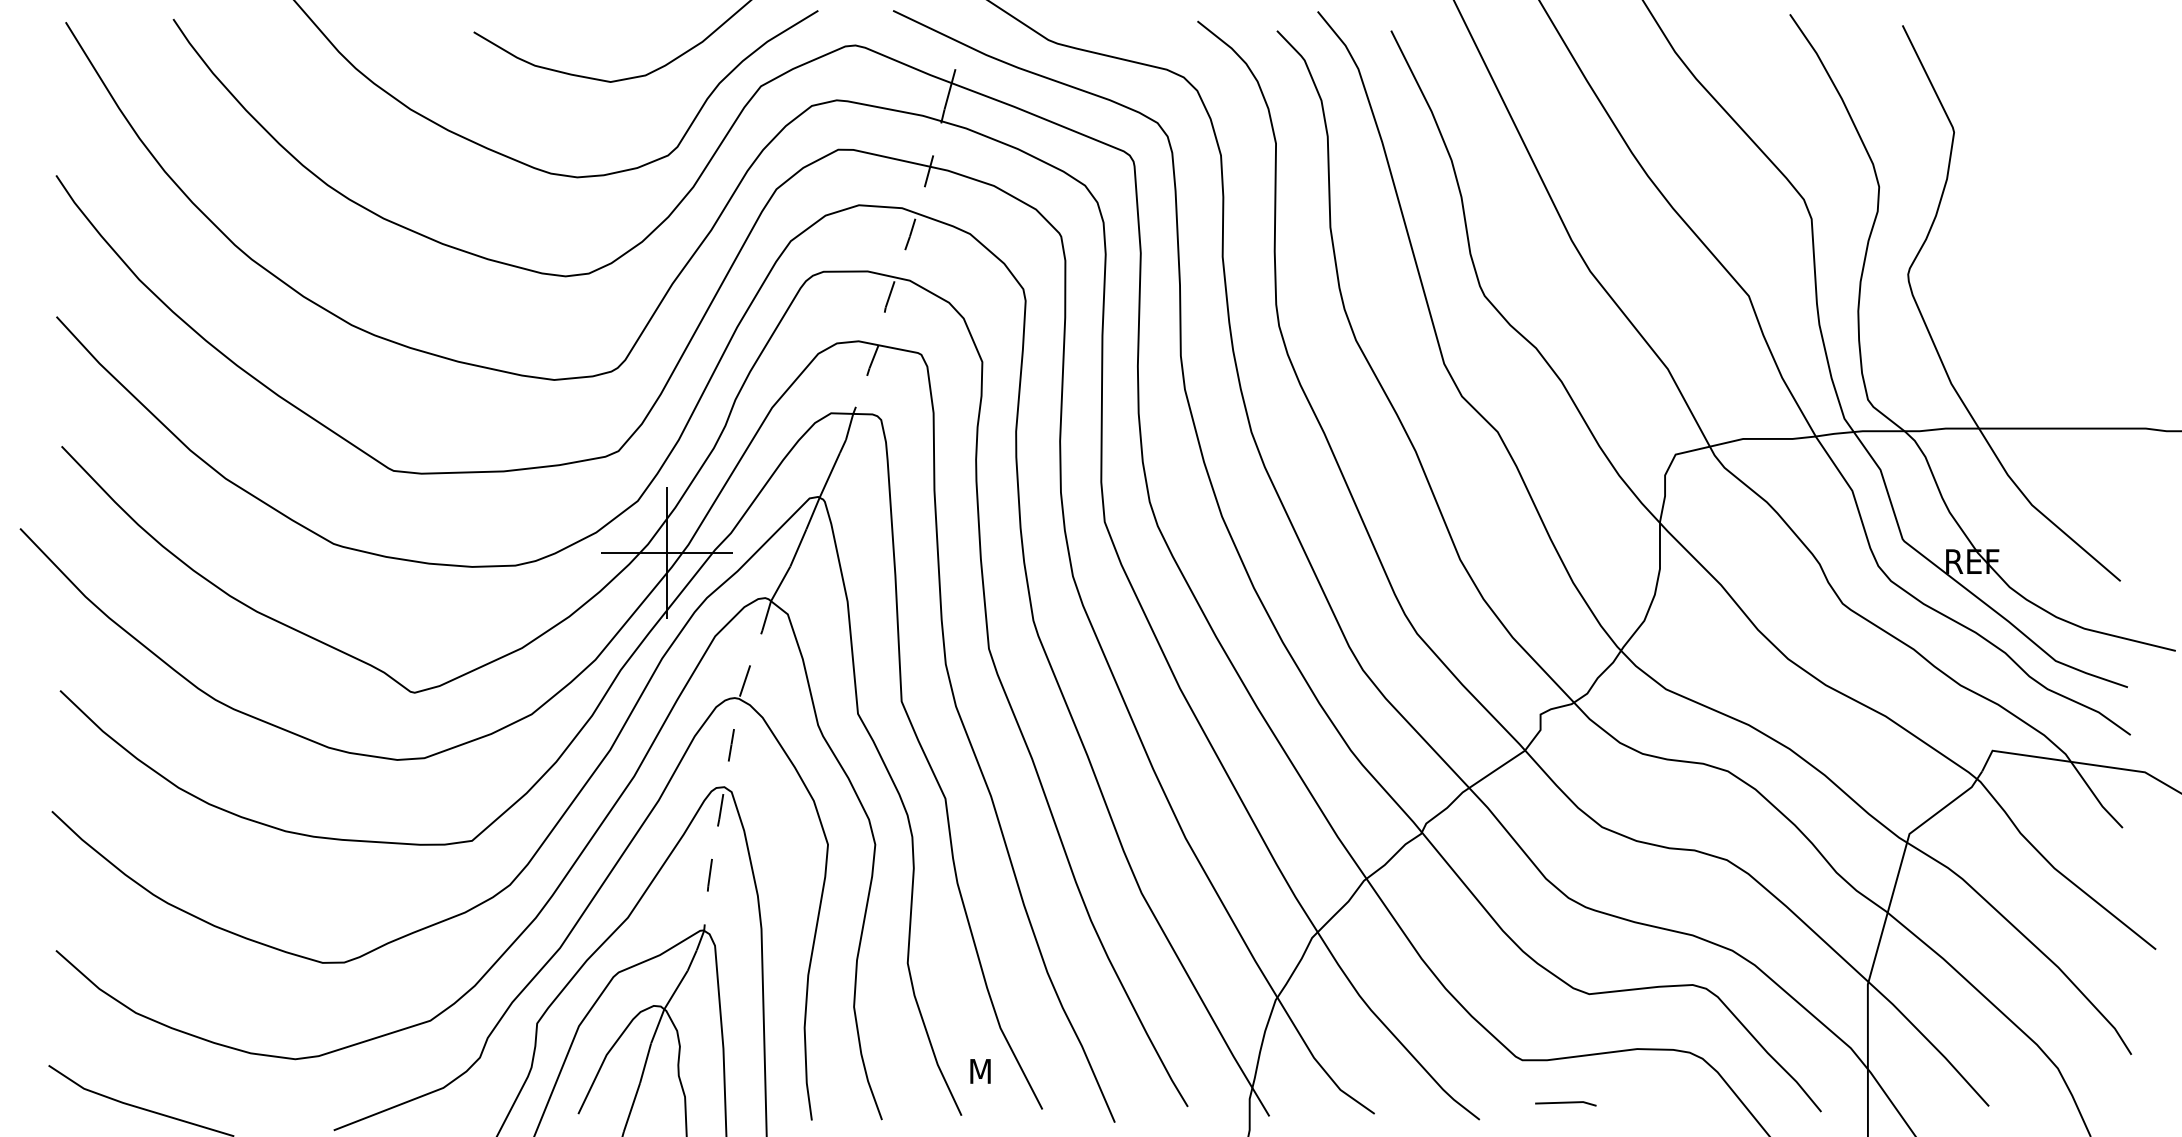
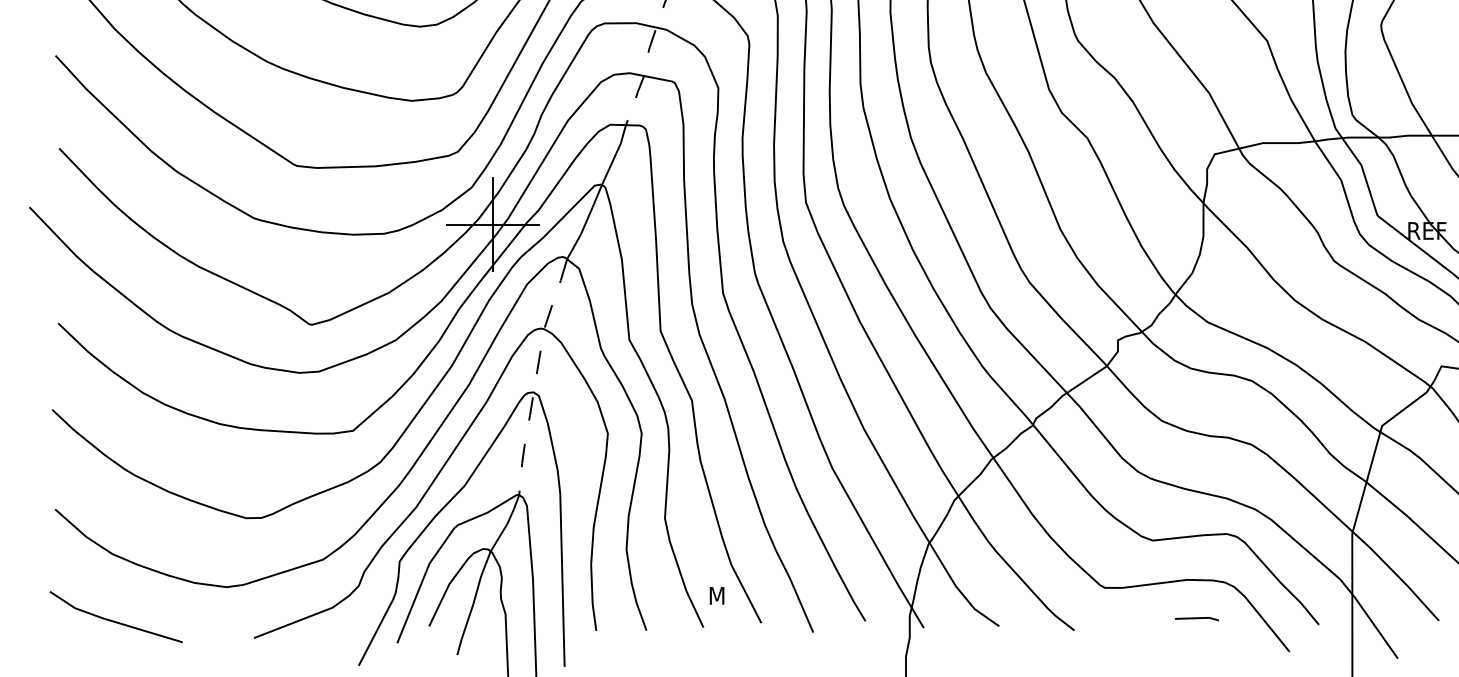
line: (1565, 1103) -> (1196, 618), moved

